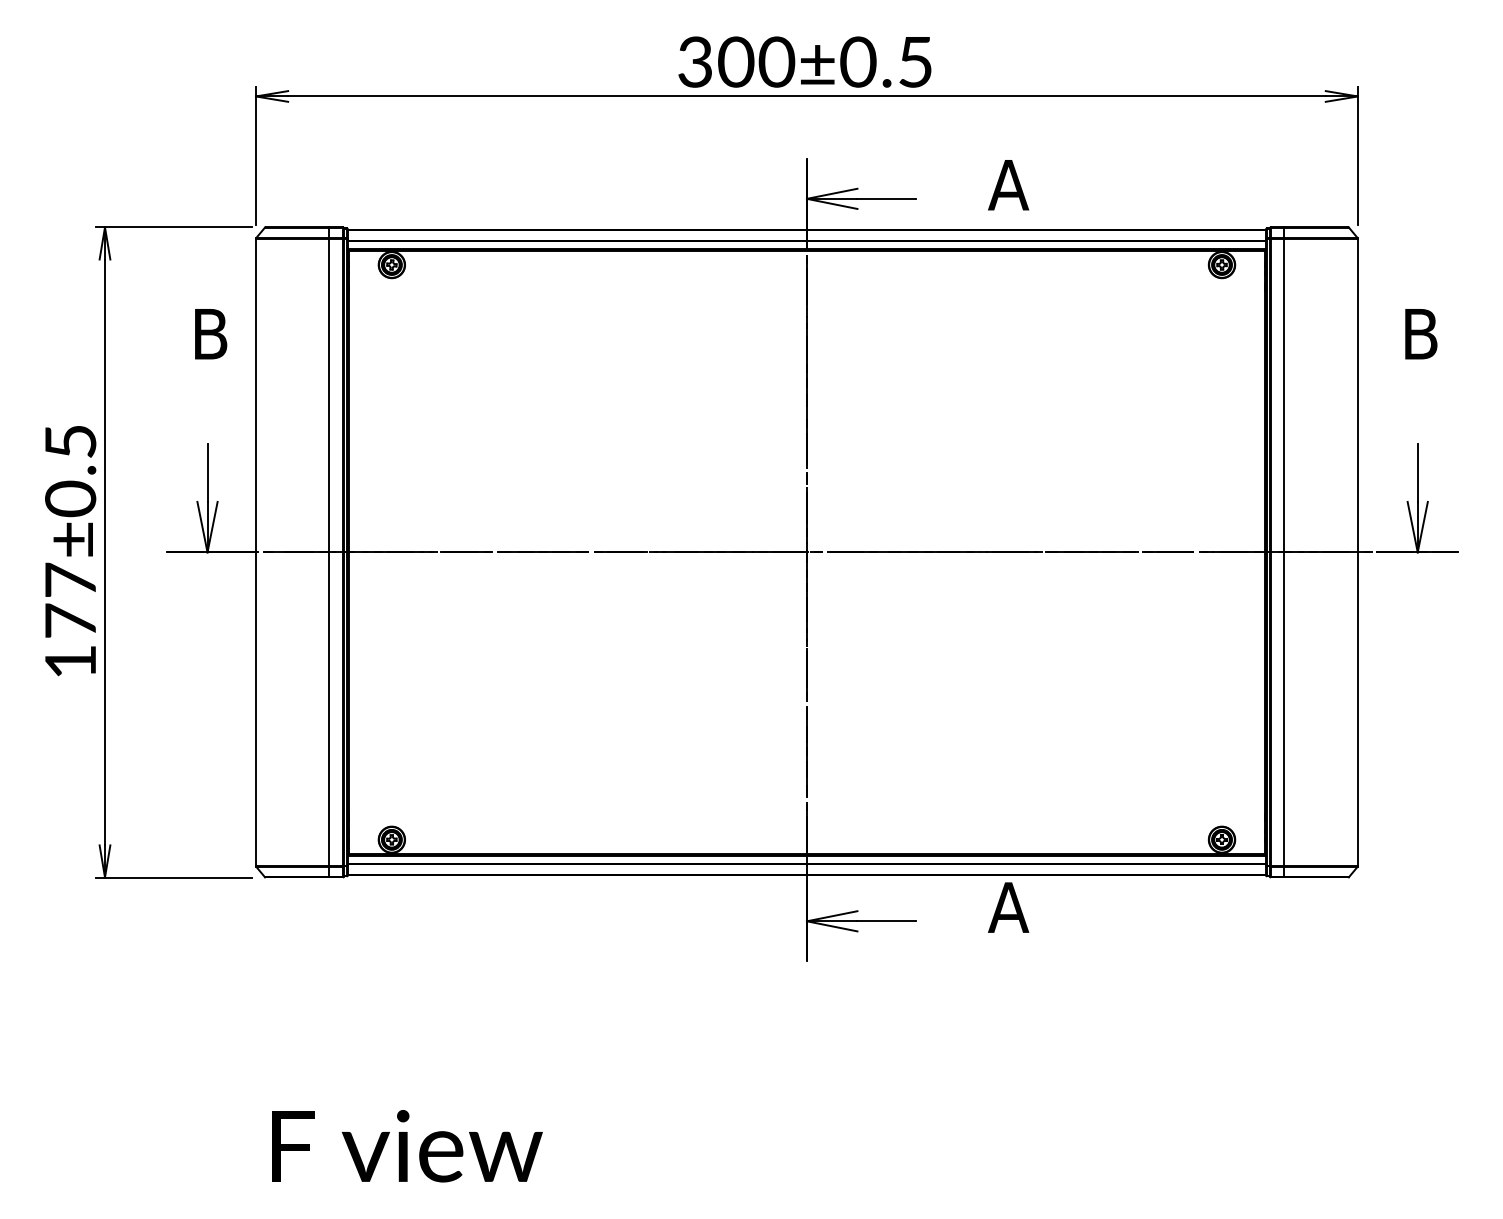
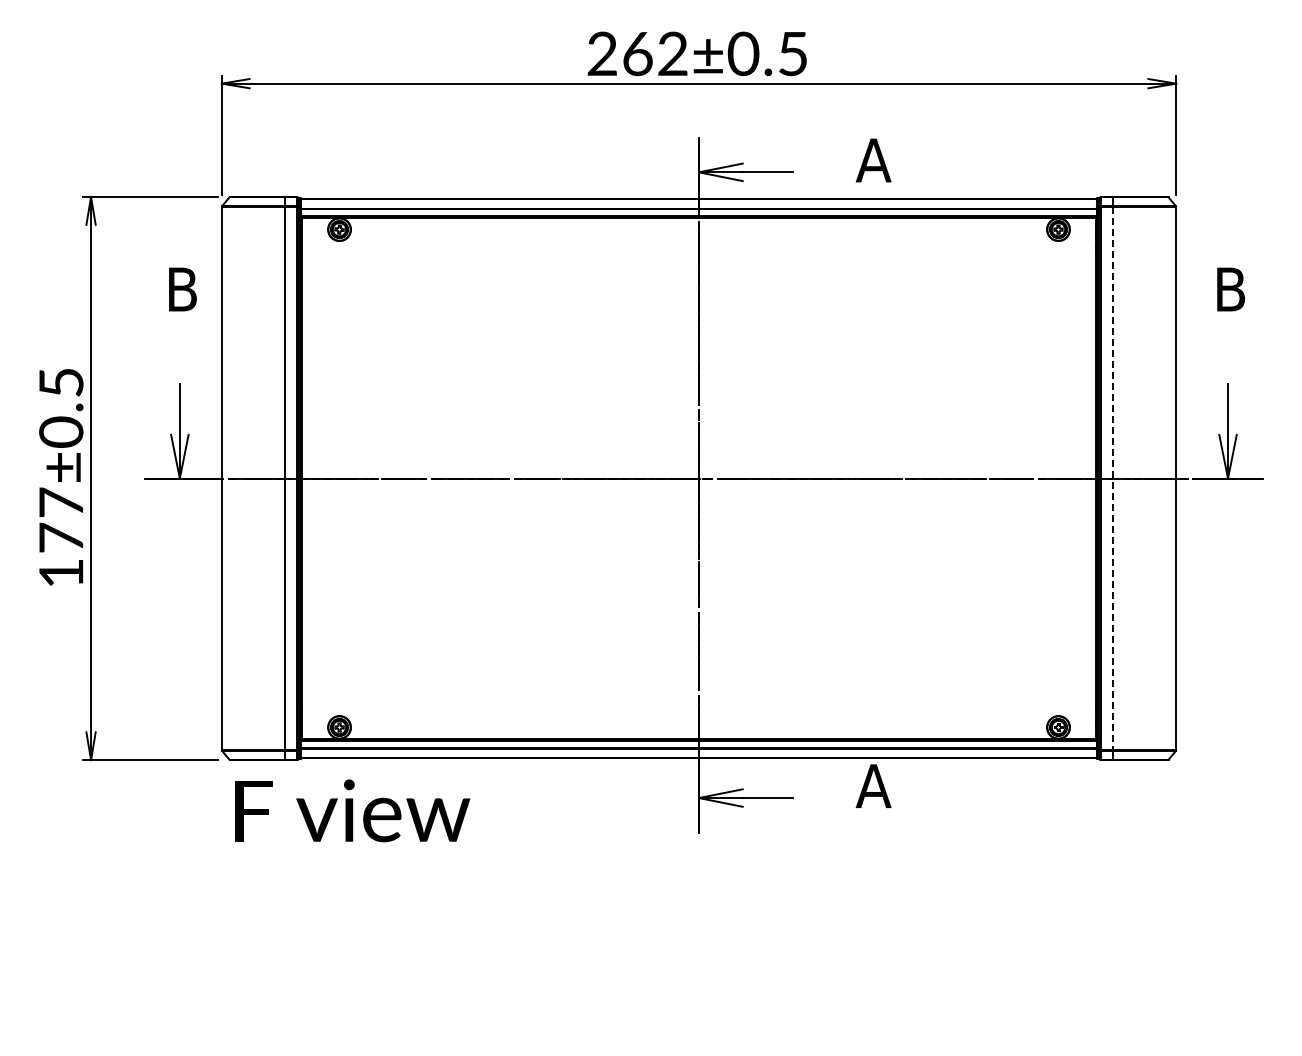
text: (735, 61) -> (637, 53), 300±0.5 -> 262±0.5
line: (1284, 552) -> (1112, 478), solid -> dashed
text: (406, 1145) -> (352, 810), moved

